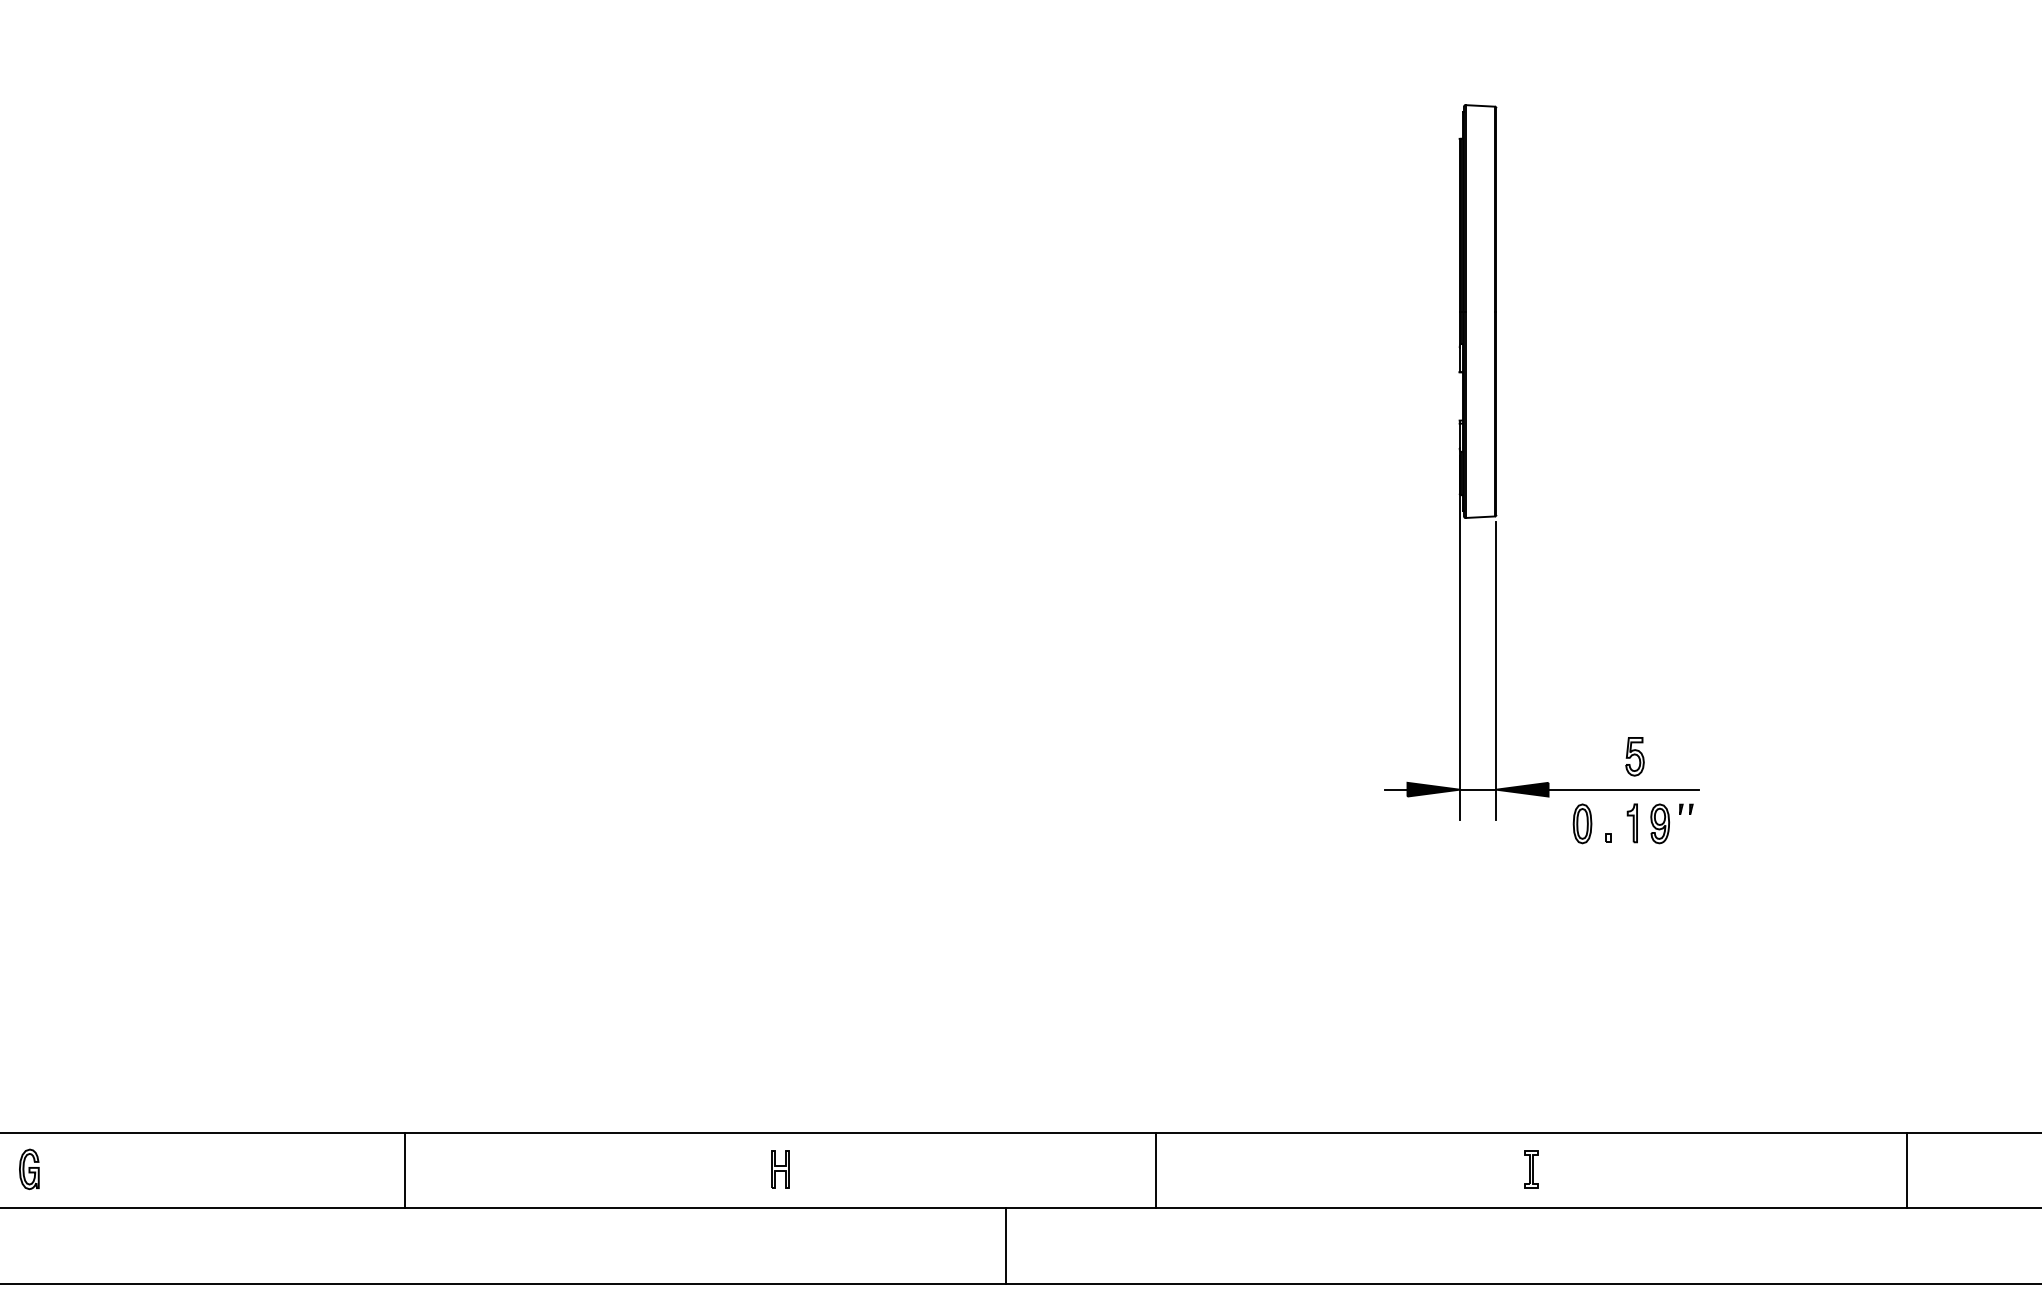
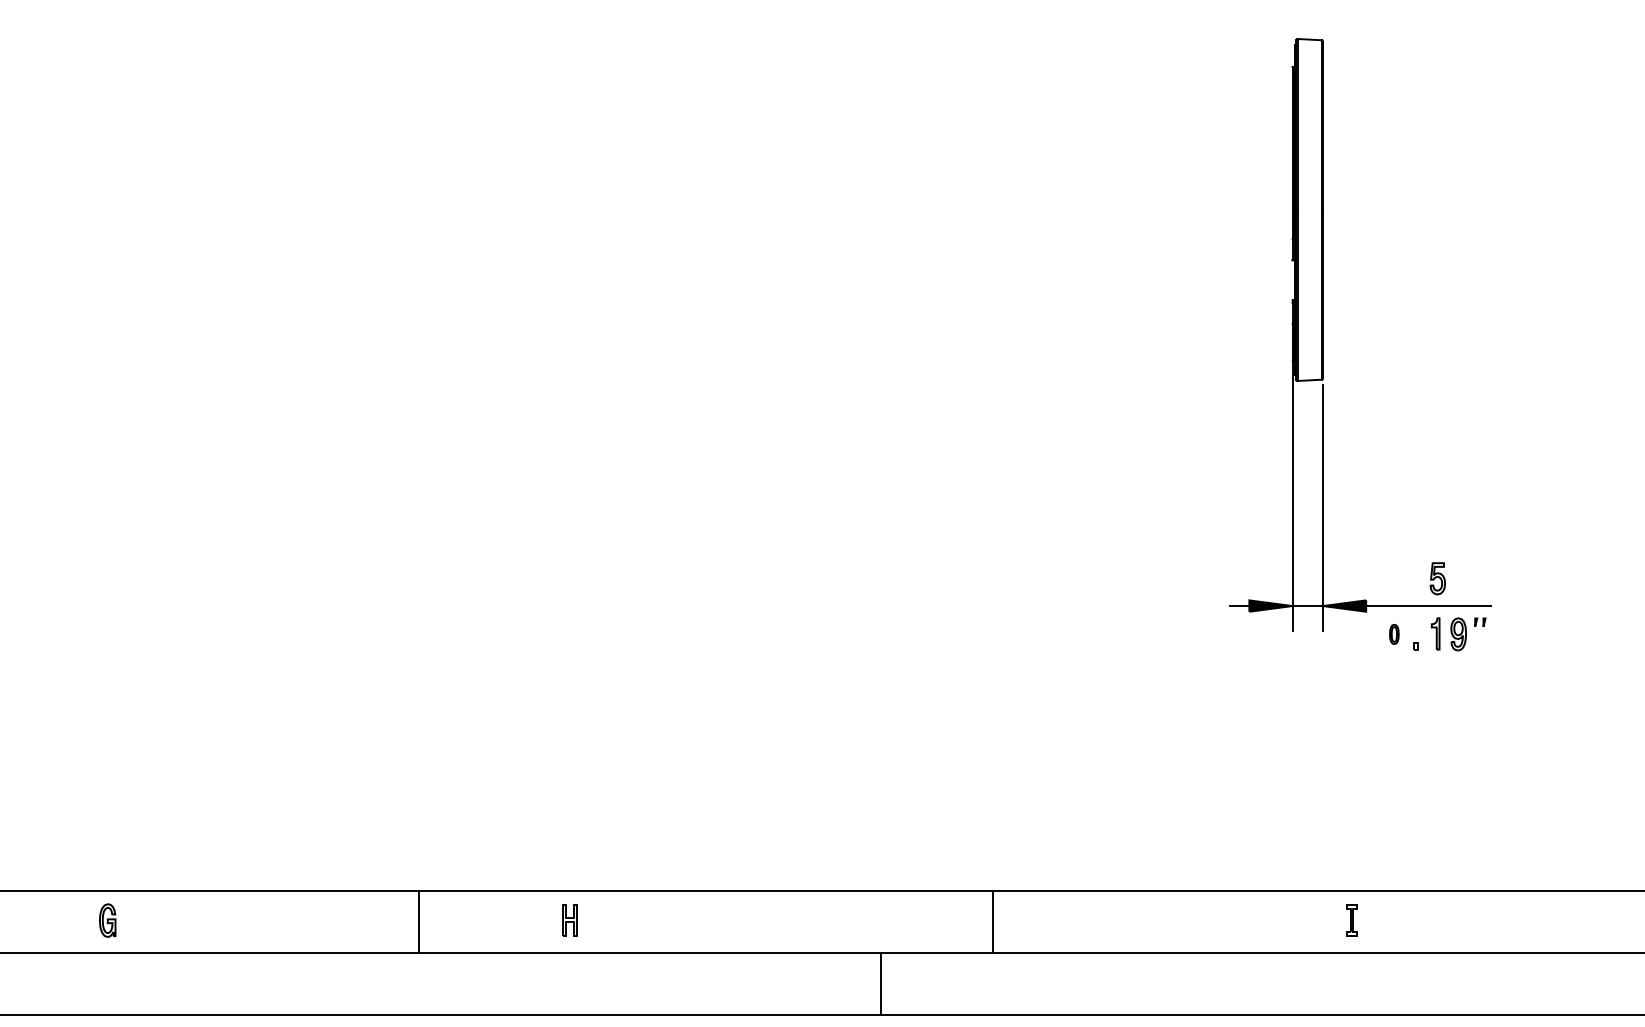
part: (1582, 823) -> (1394, 634), size x0.6
part: (780, 1169) -> (570, 920), moved
line: (1155, 1170) -> (992, 921), moved
line: (1005, 1245) -> (880, 983), moved

